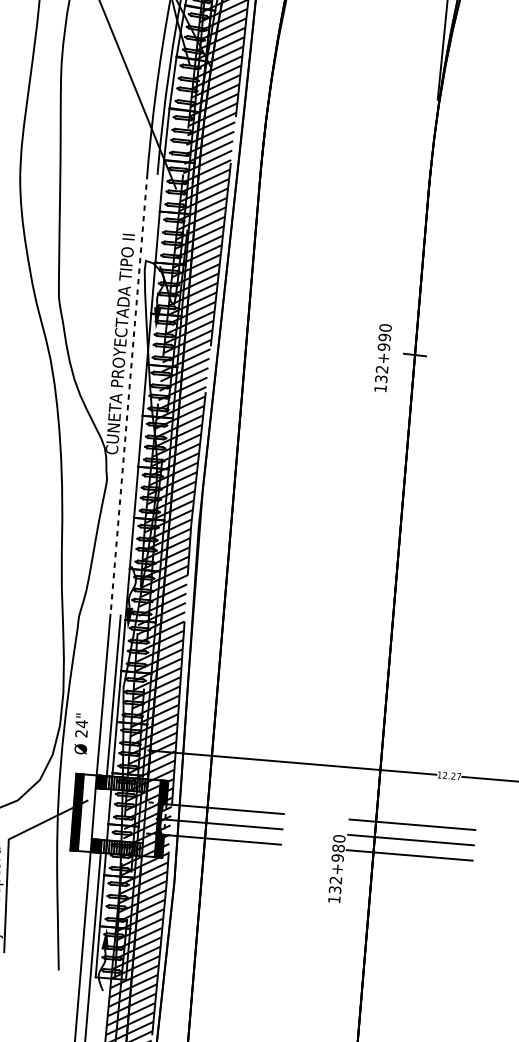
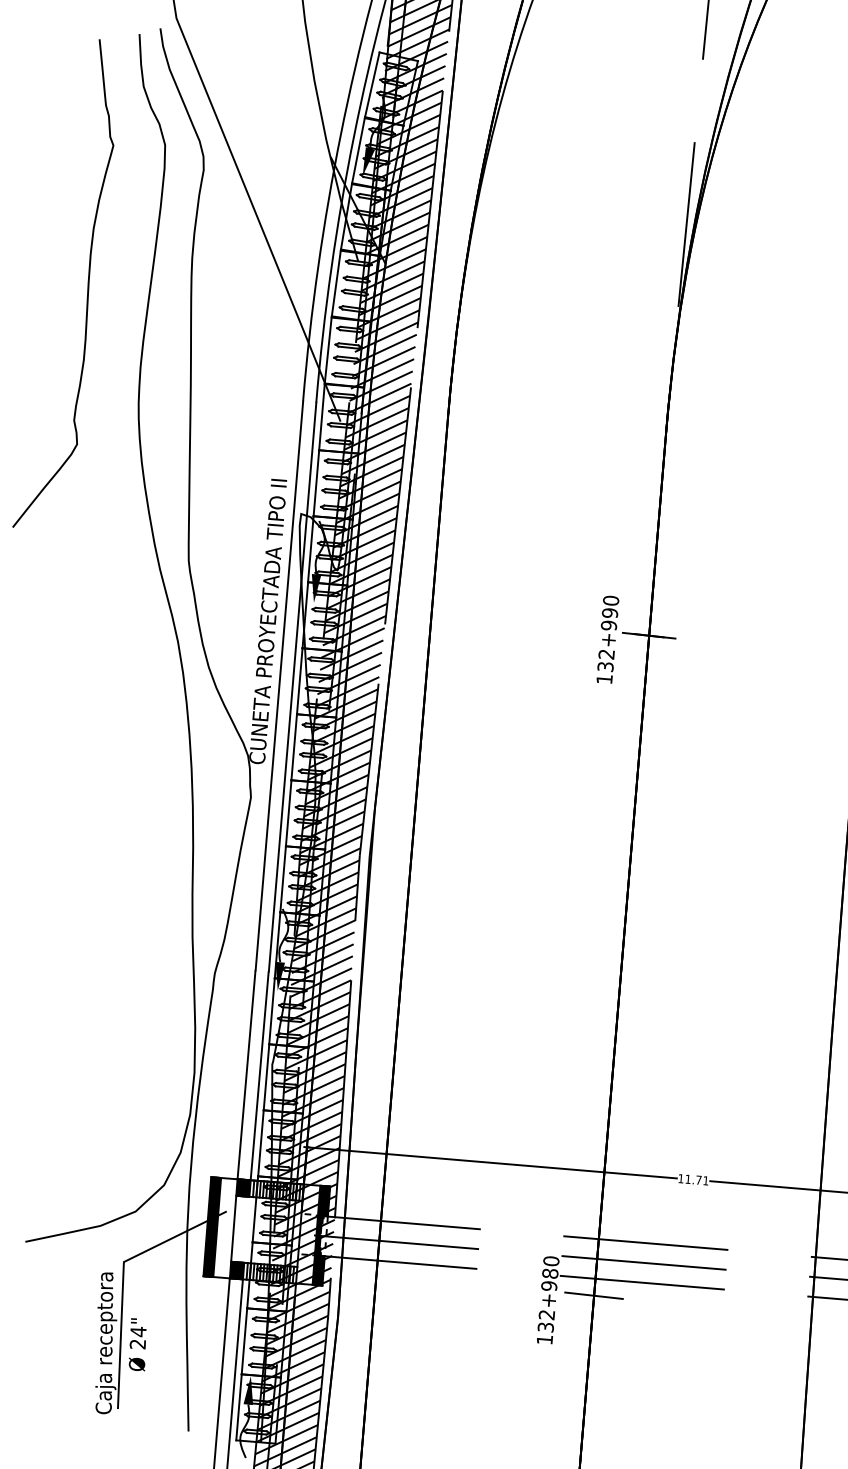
line: (414, 354) -> (648, 635), added
line: (129, 394) -> (279, 686), dashed -> solid
line: (139, 394) -> (292, 686), added
text: (81, 733) -> (137, 1344), moved
text: (451, 775) -> (696, 1179), 12.27 -> 11.71
line: (371, 865) -> (593, 1295), added

